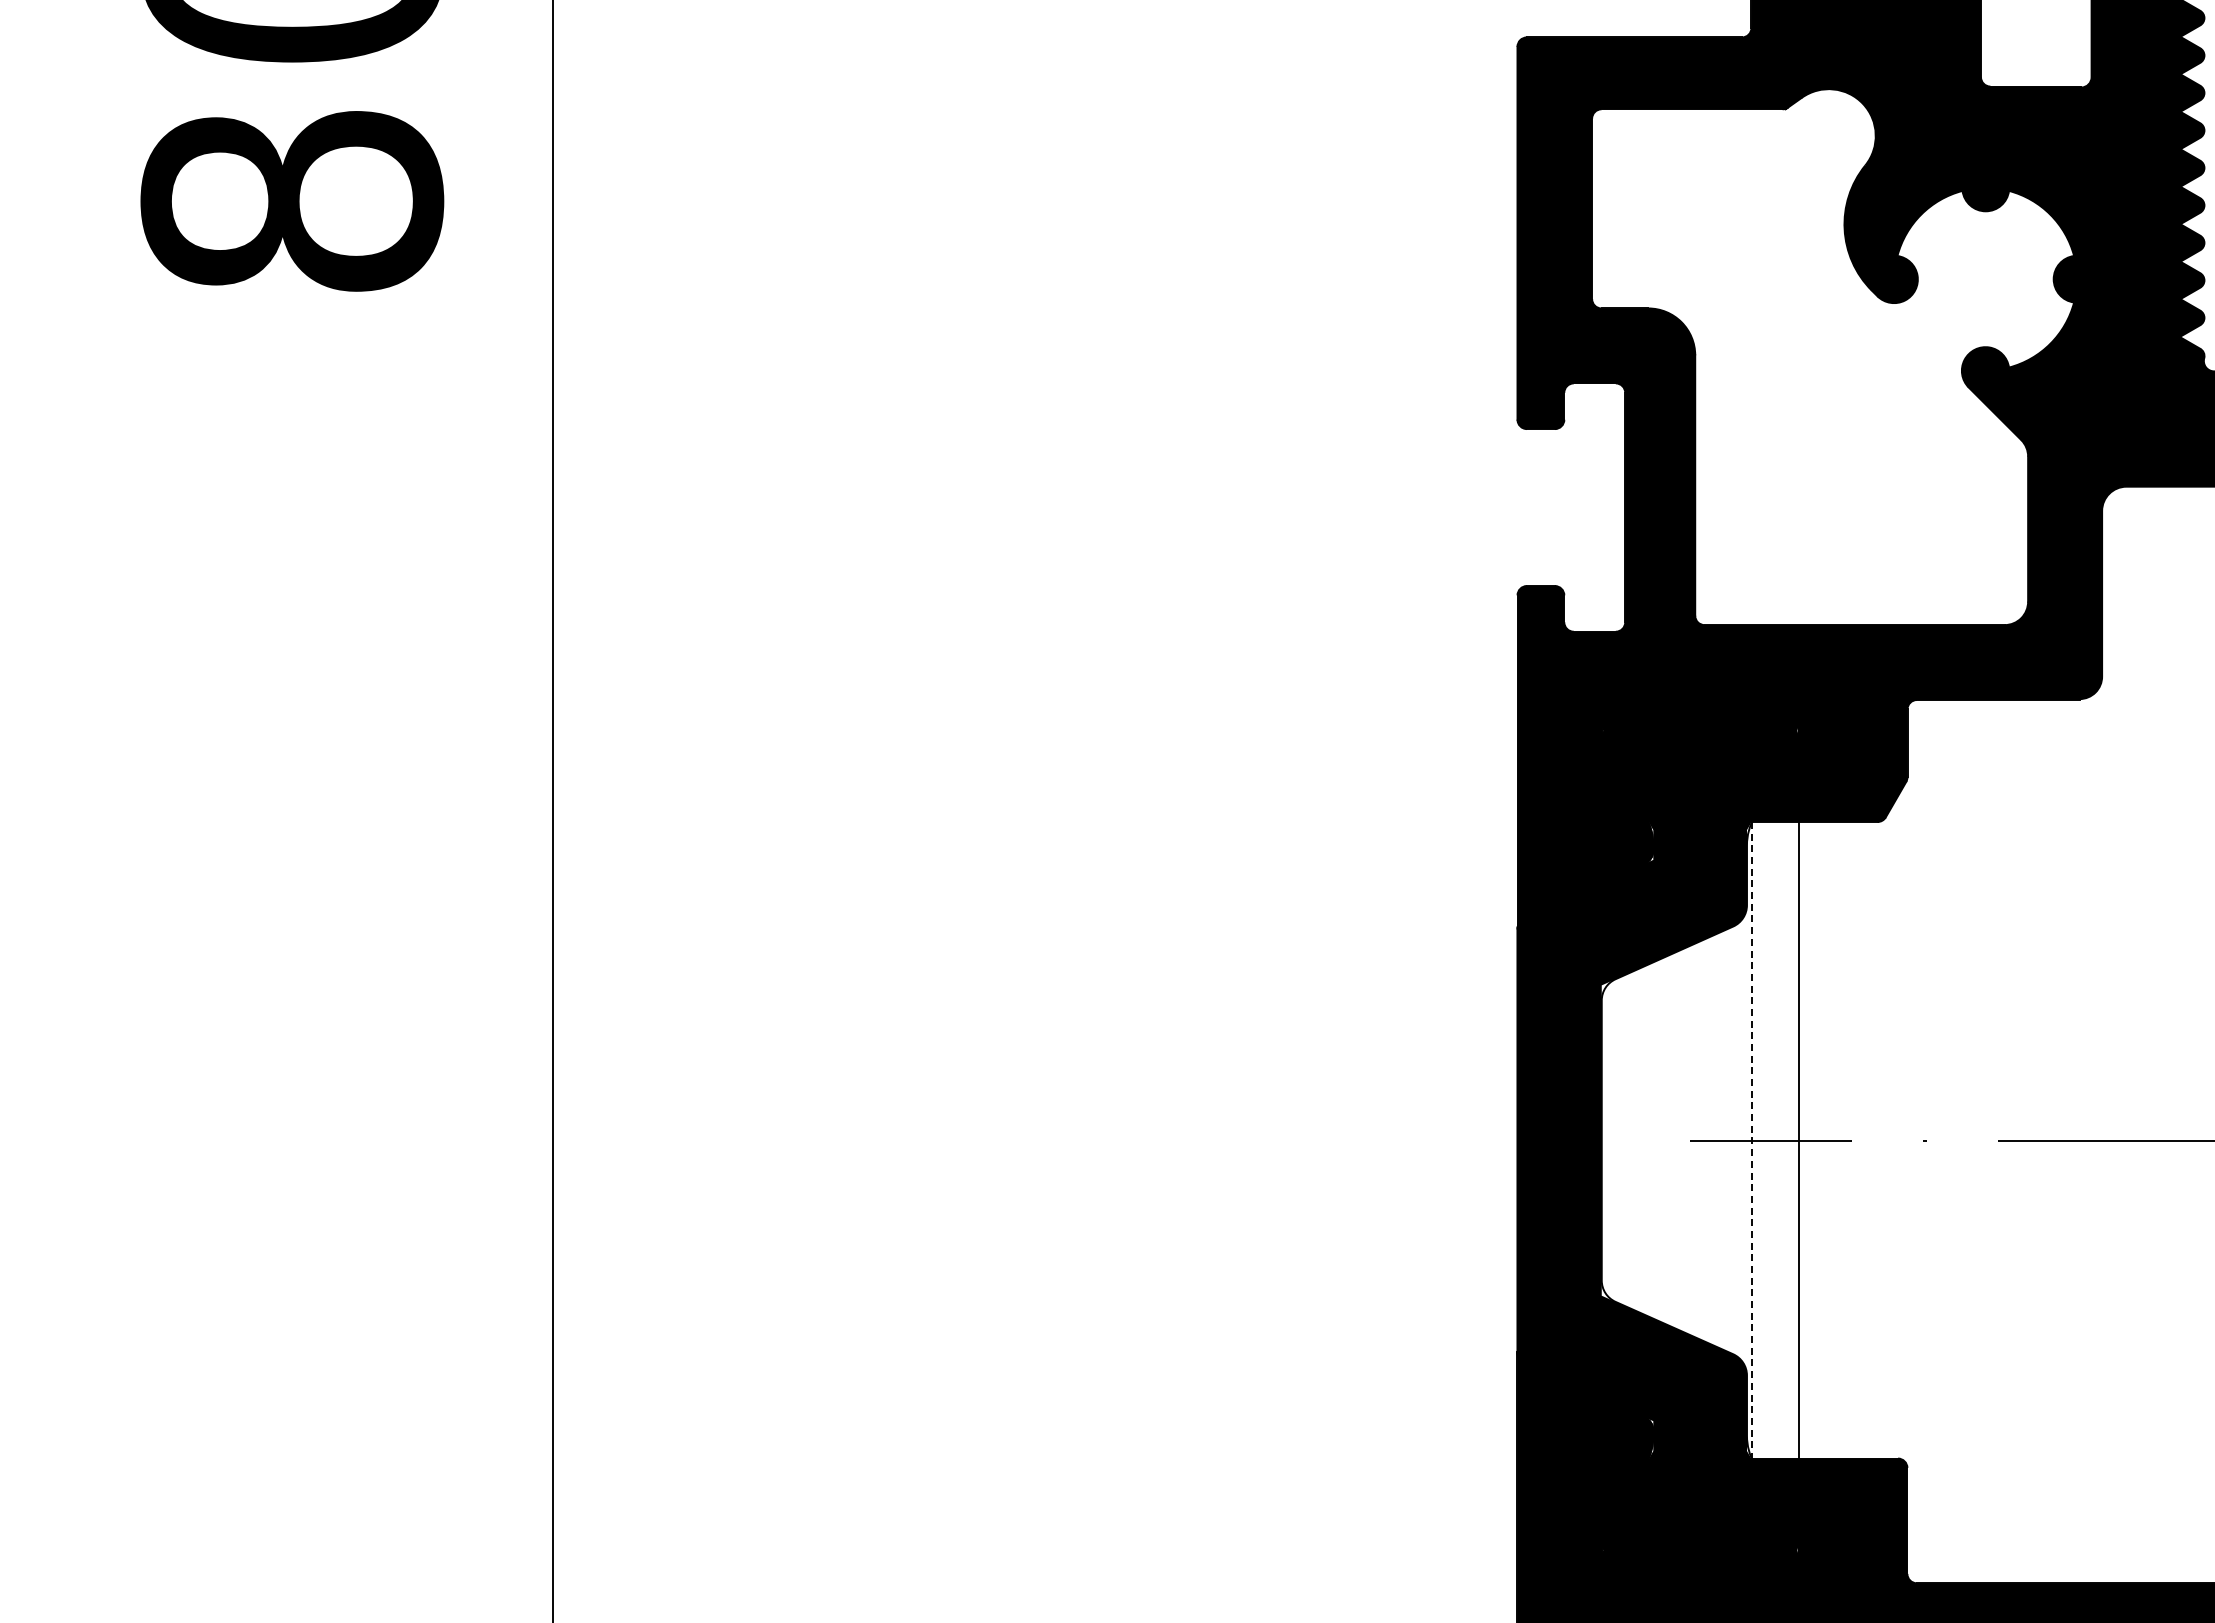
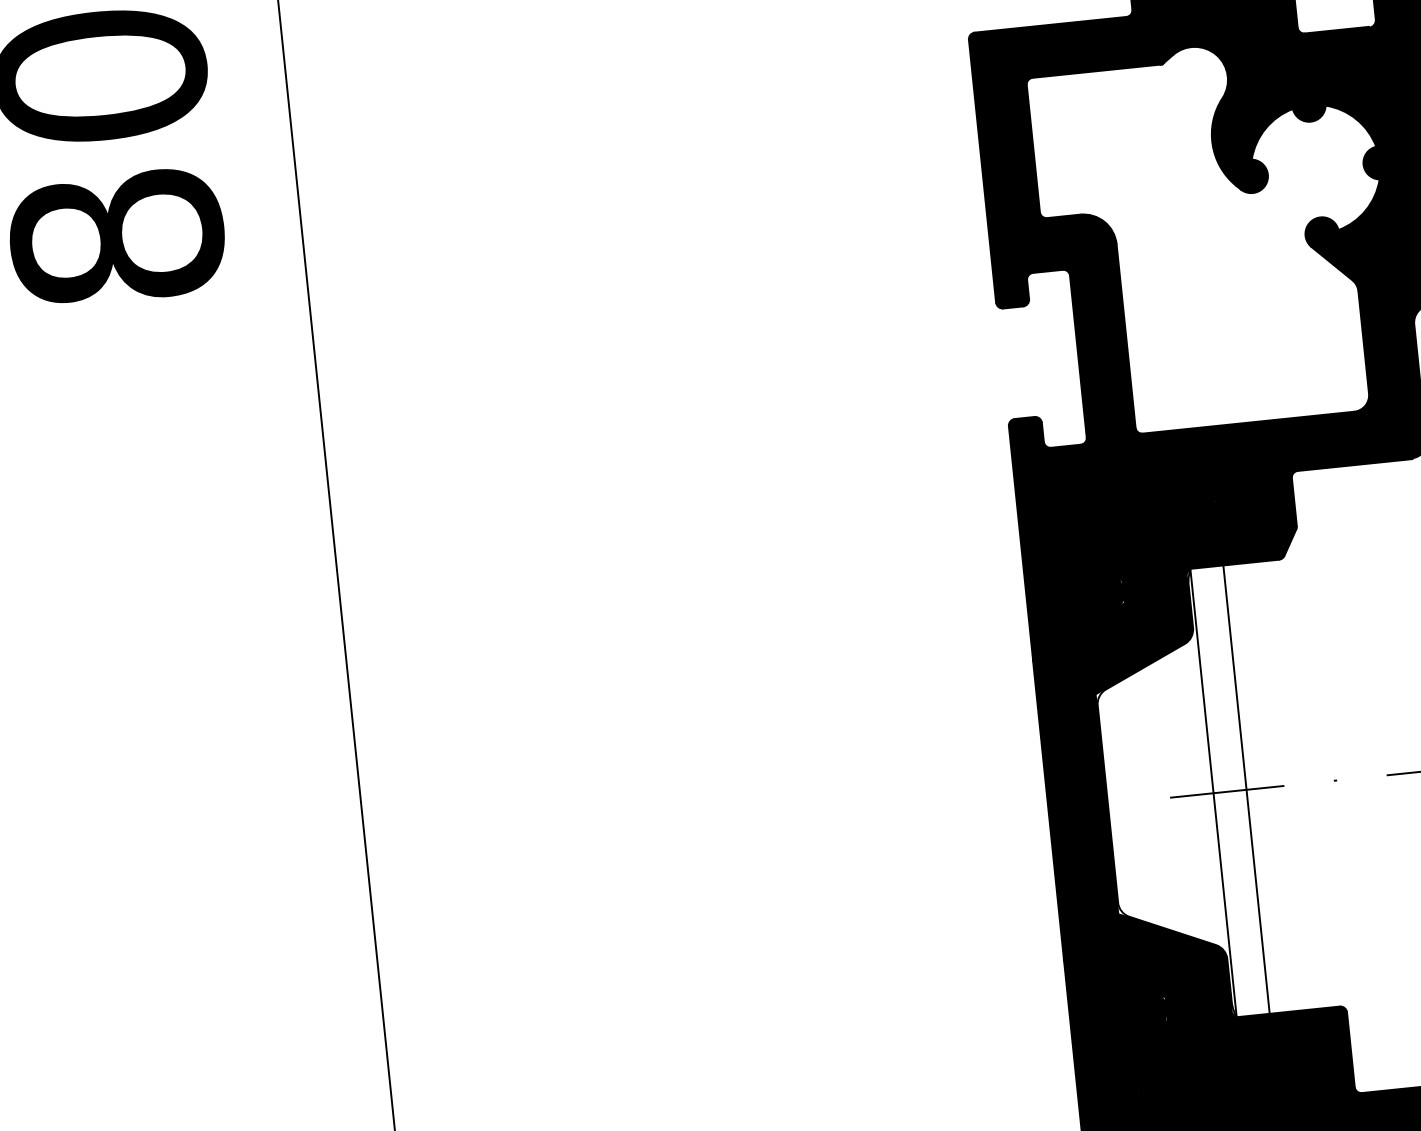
line: (1751, 1140) -> (1213, 793), dashed -> solid

